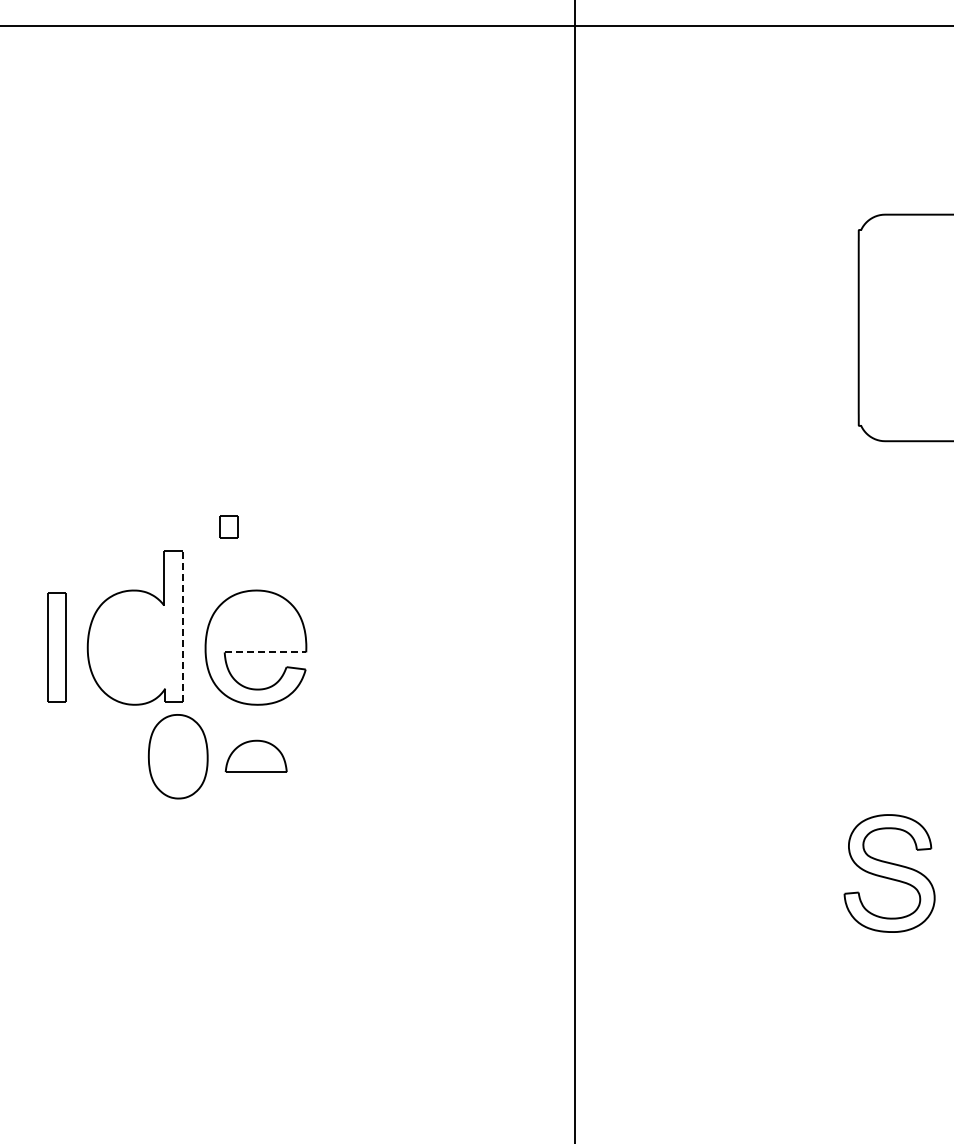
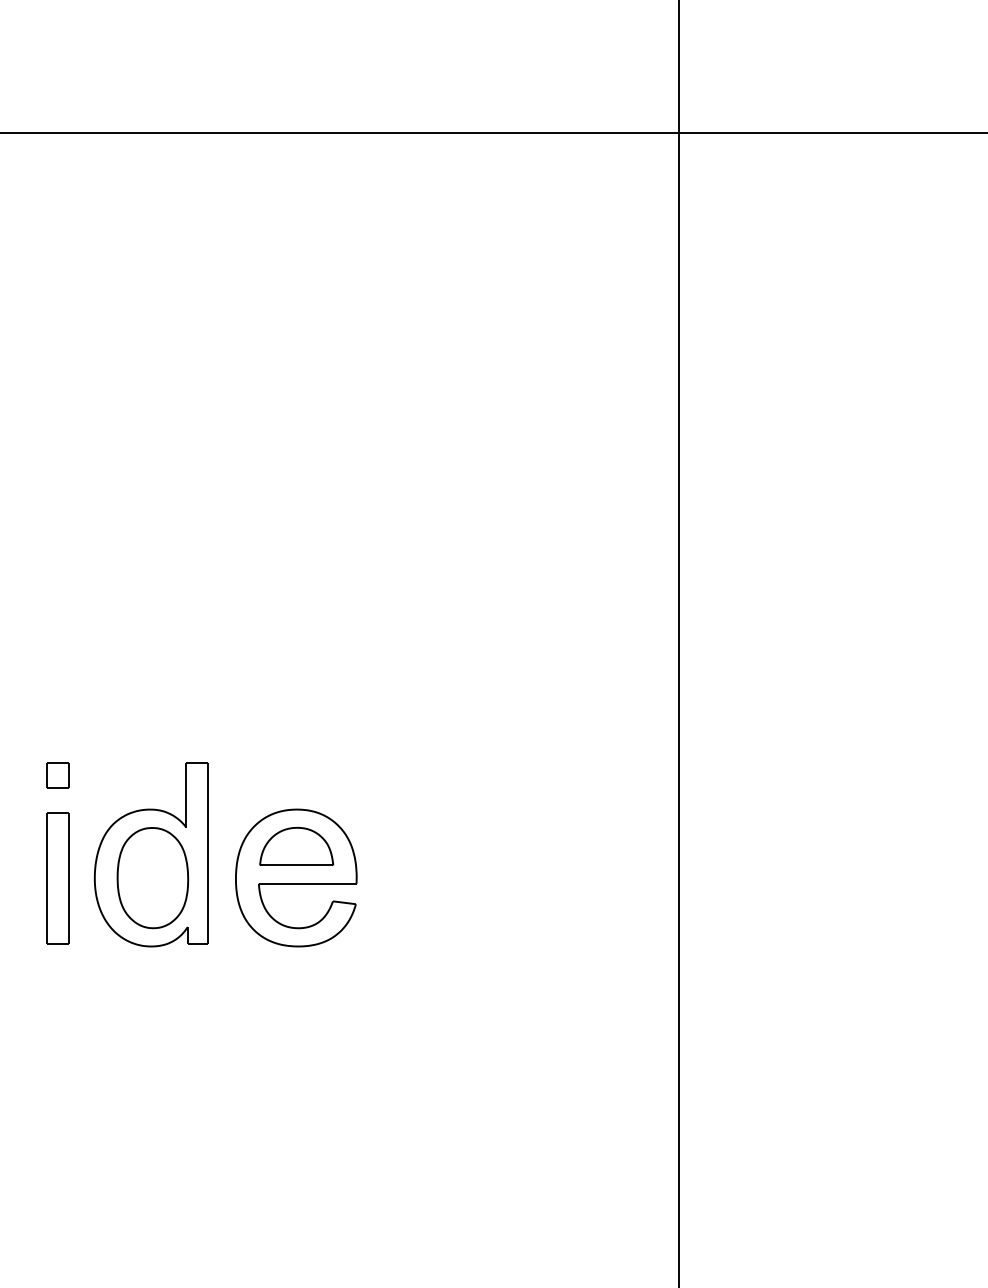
part: (228, 526) -> (57, 774), moved
line: (182, 626) -> (208, 852), dashed -> solid
line: (265, 652) -> (307, 883), dashed -> solid
part: (255, 755) -> (295, 845), moved
part: (177, 756) -> (151, 877), moved

